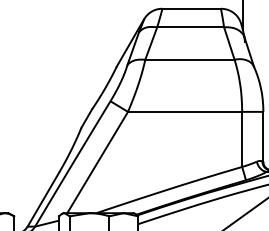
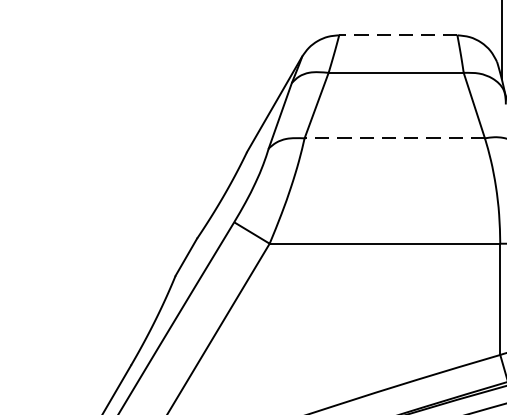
line: (191, 8) -> (397, 34), solid -> dashed
line: (189, 59) -> (393, 137), solid -> dashed

